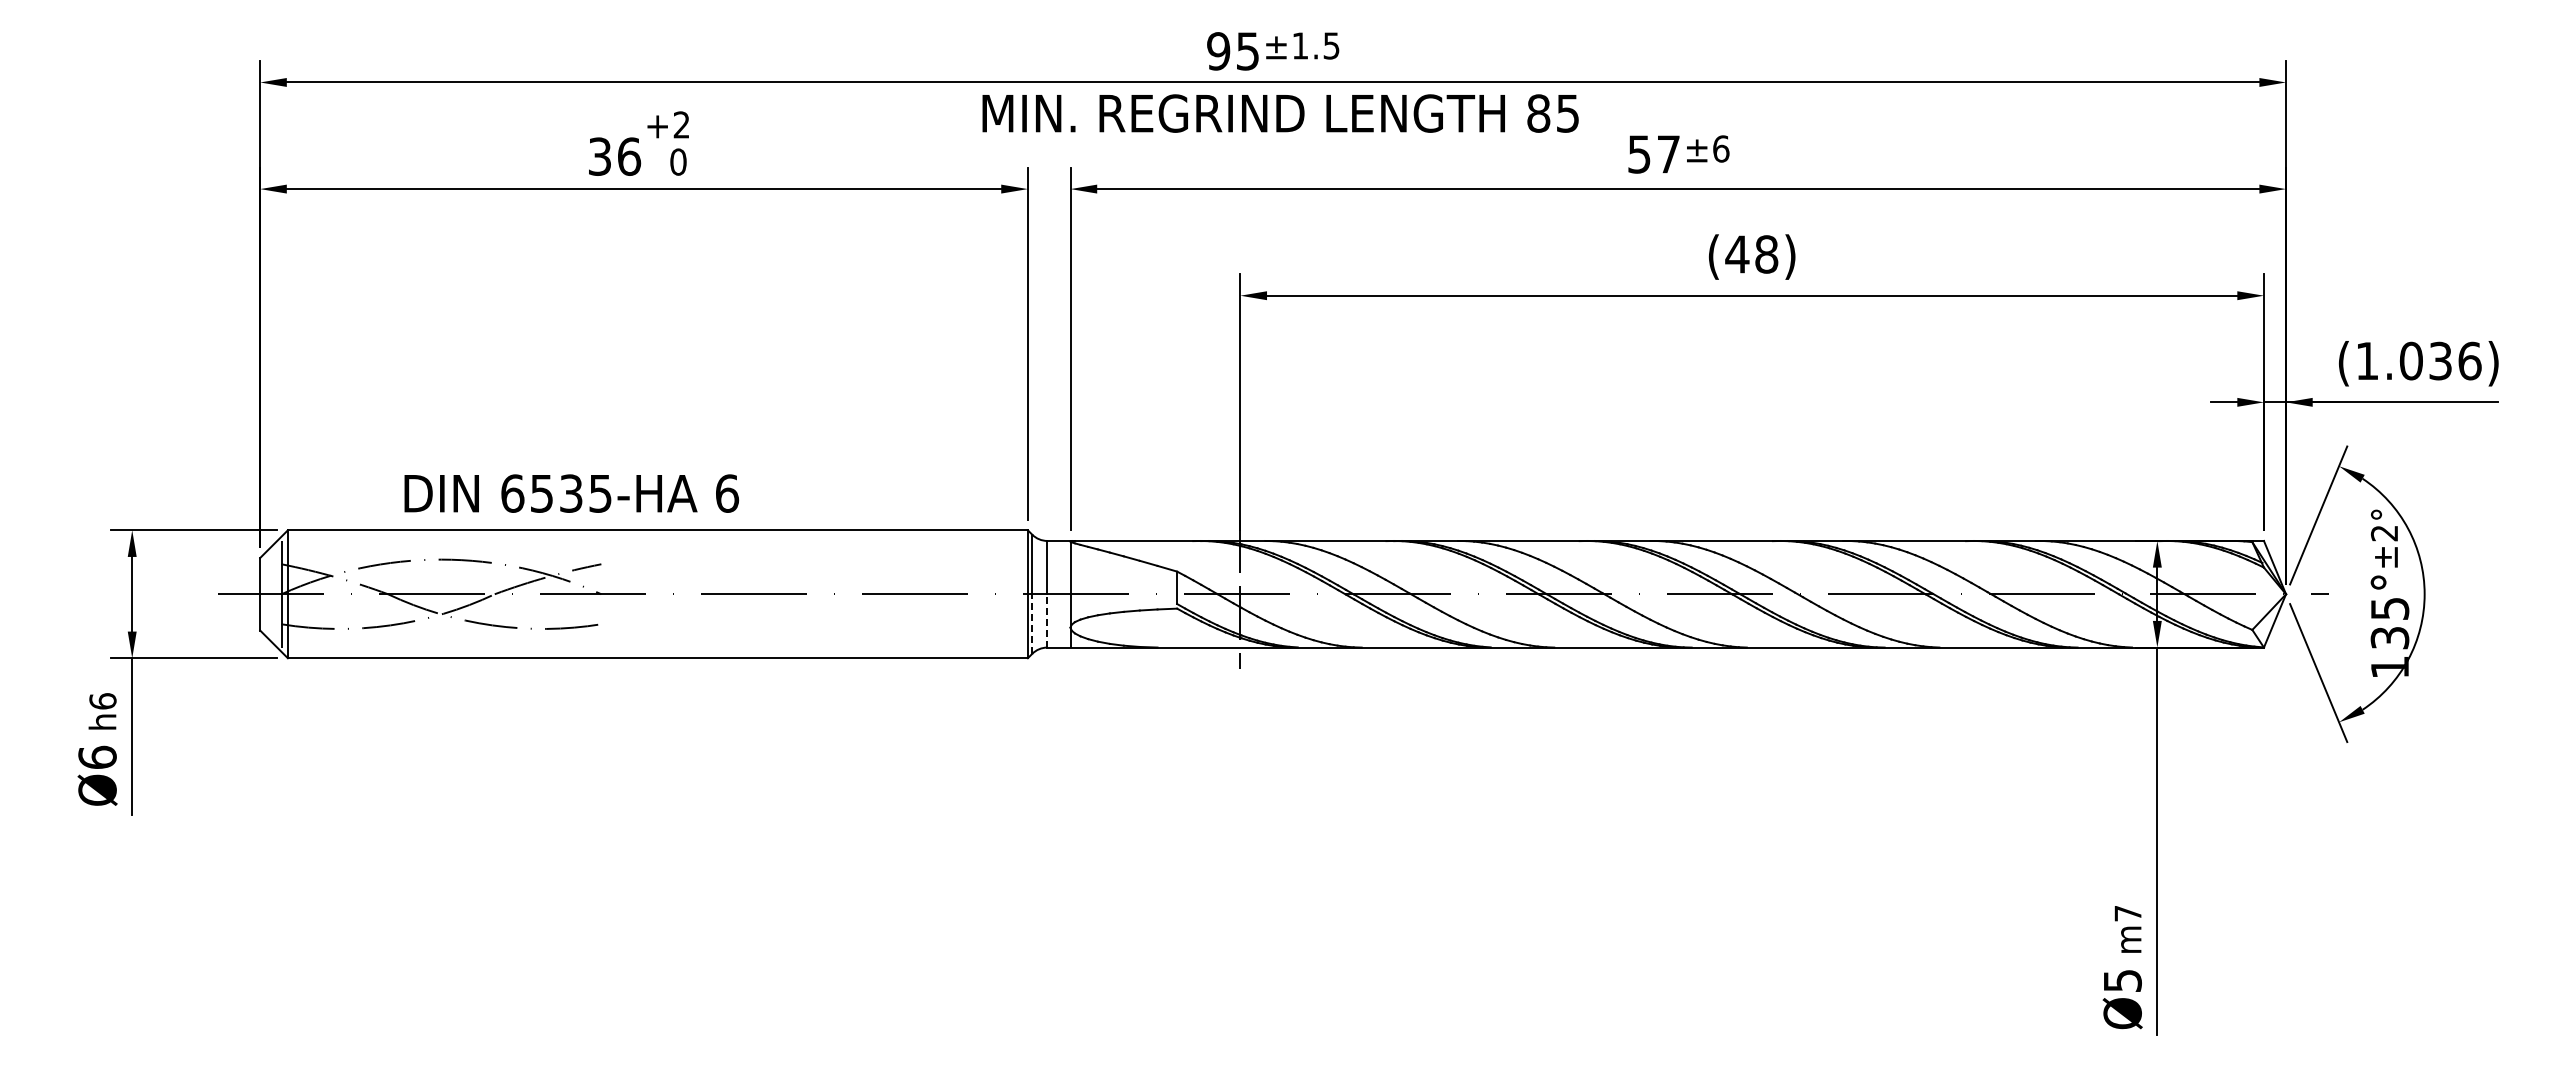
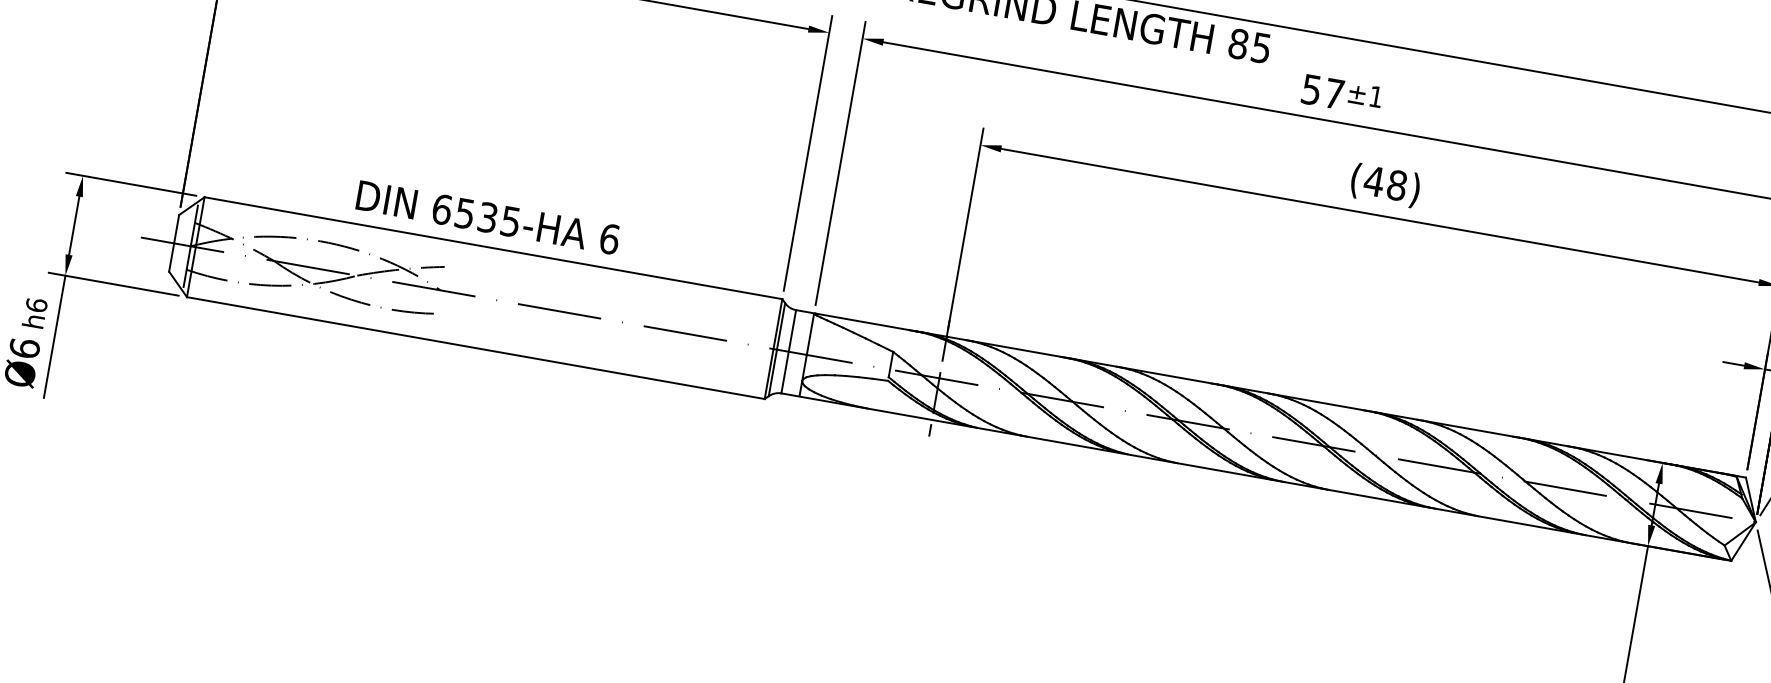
text: (1721, 148) -> (1376, 96), ±6 -> ±1
text: (571, 493) -> (488, 217), moved
line: (1047, 620) -> (785, 372), dashed -> solid
line: (1032, 624) -> (772, 373), dashed -> solid

